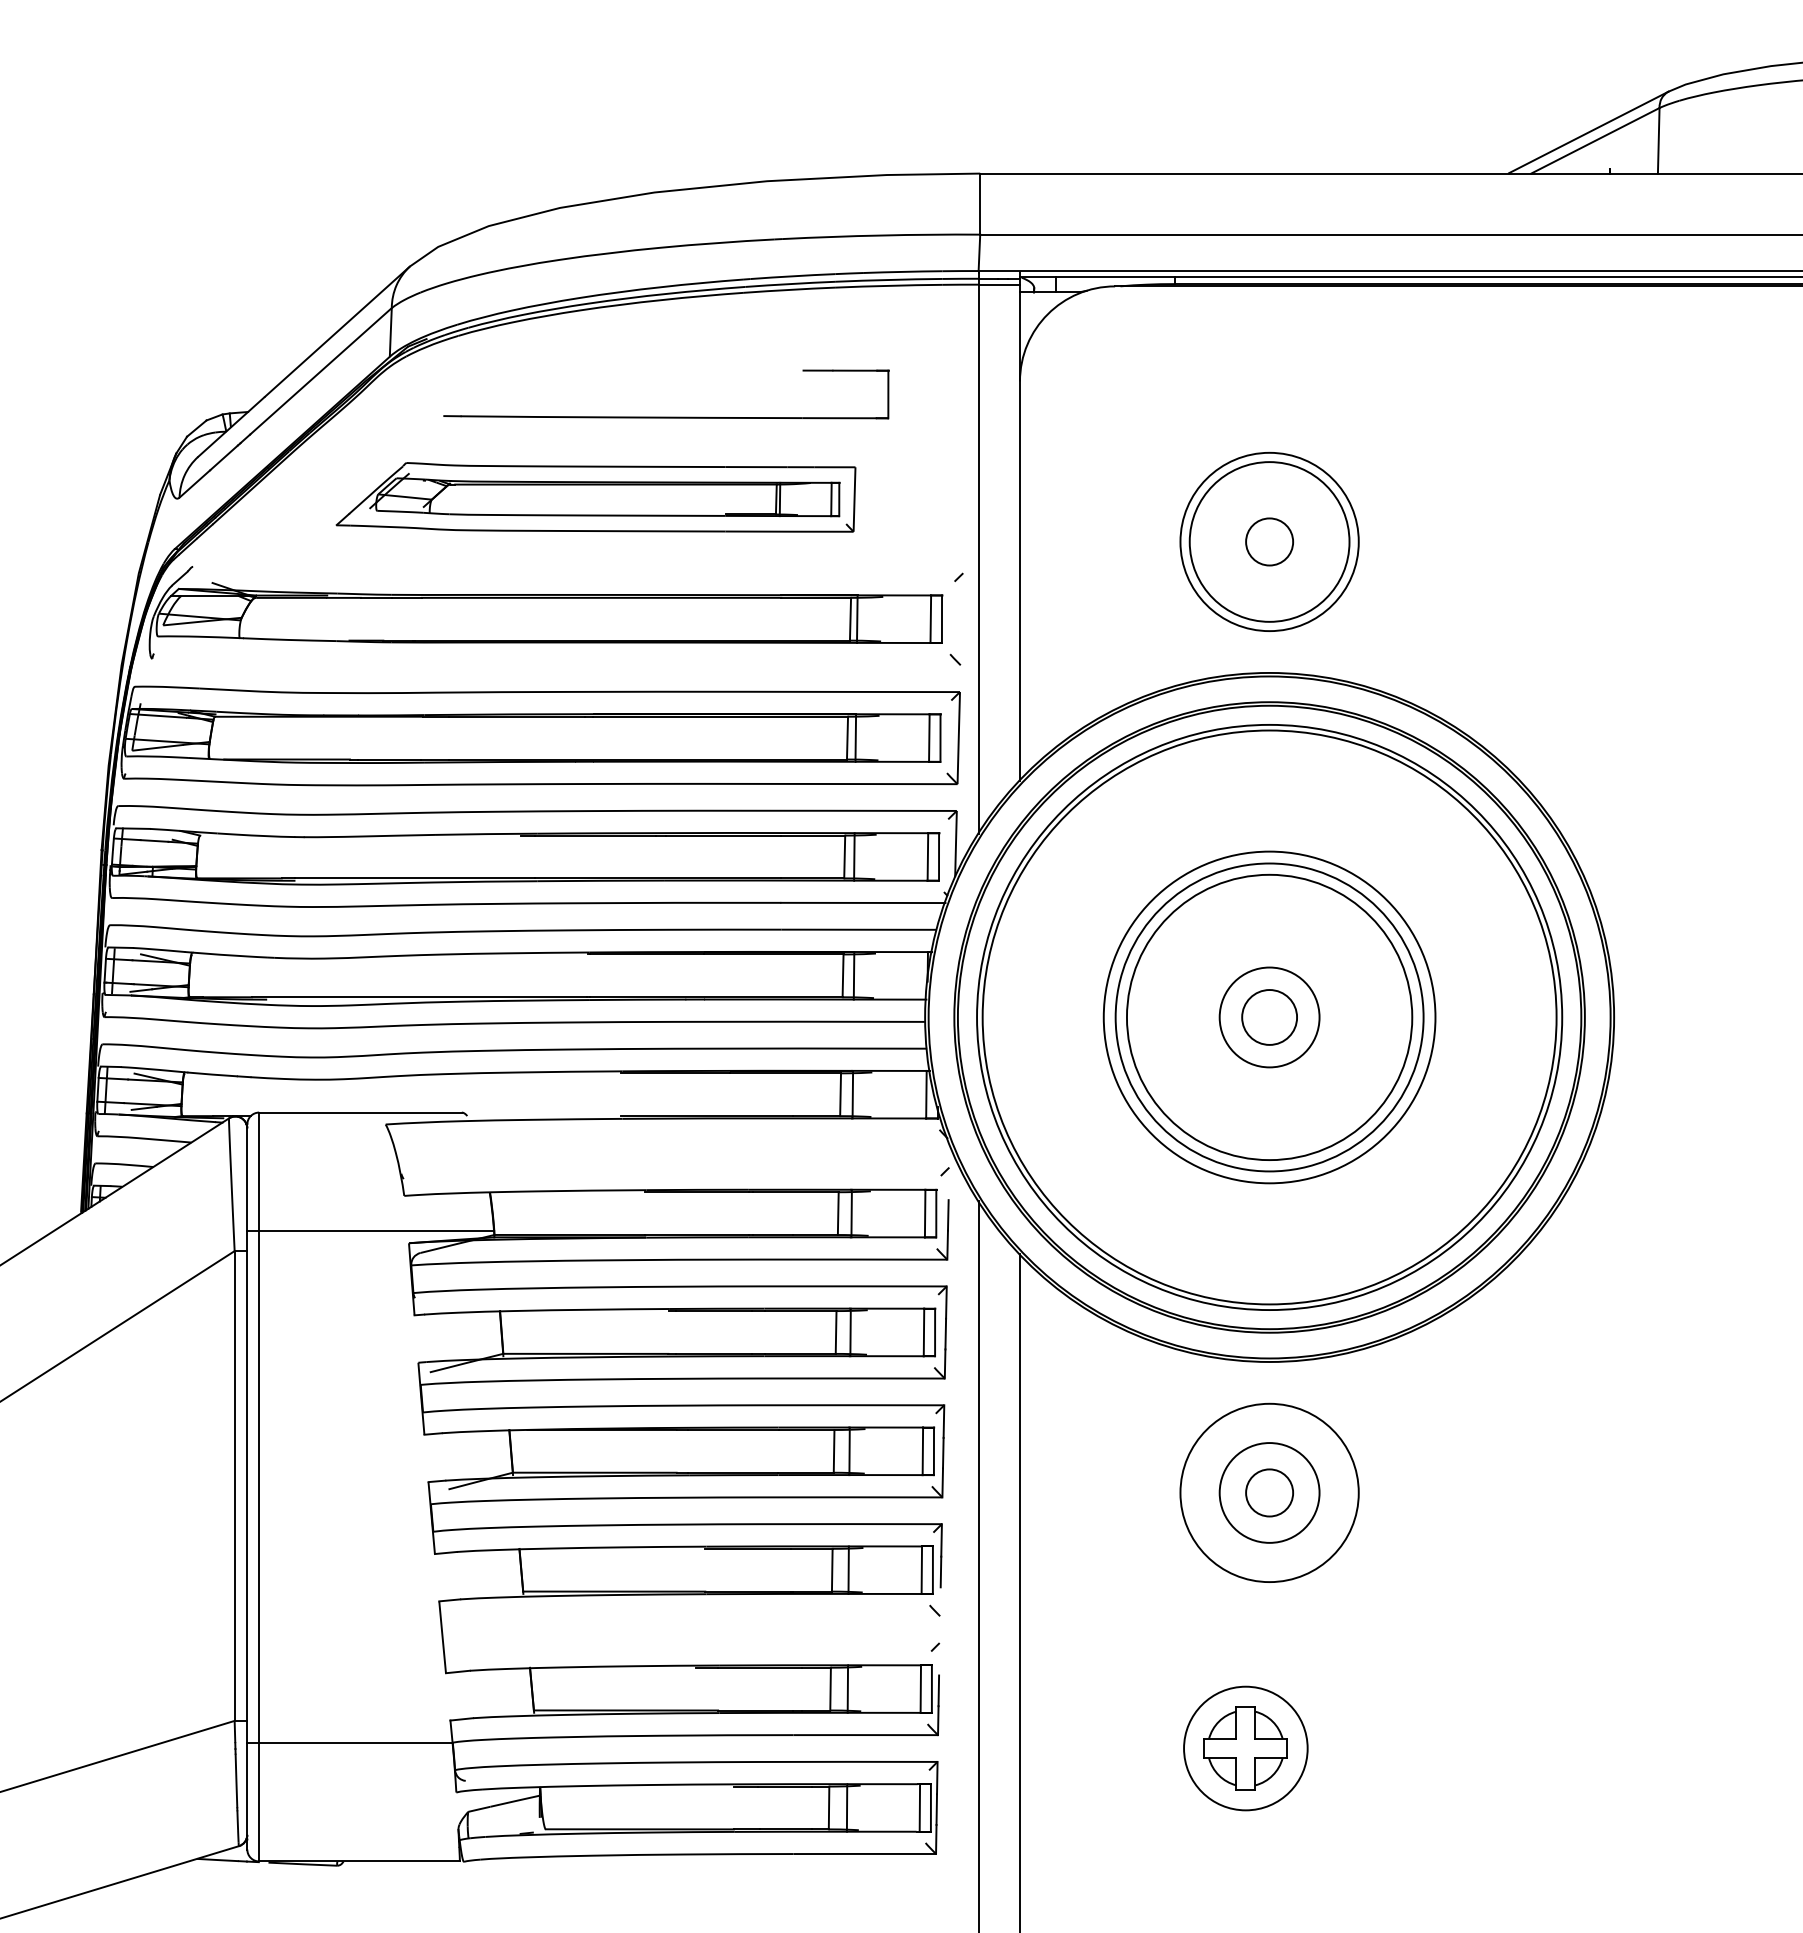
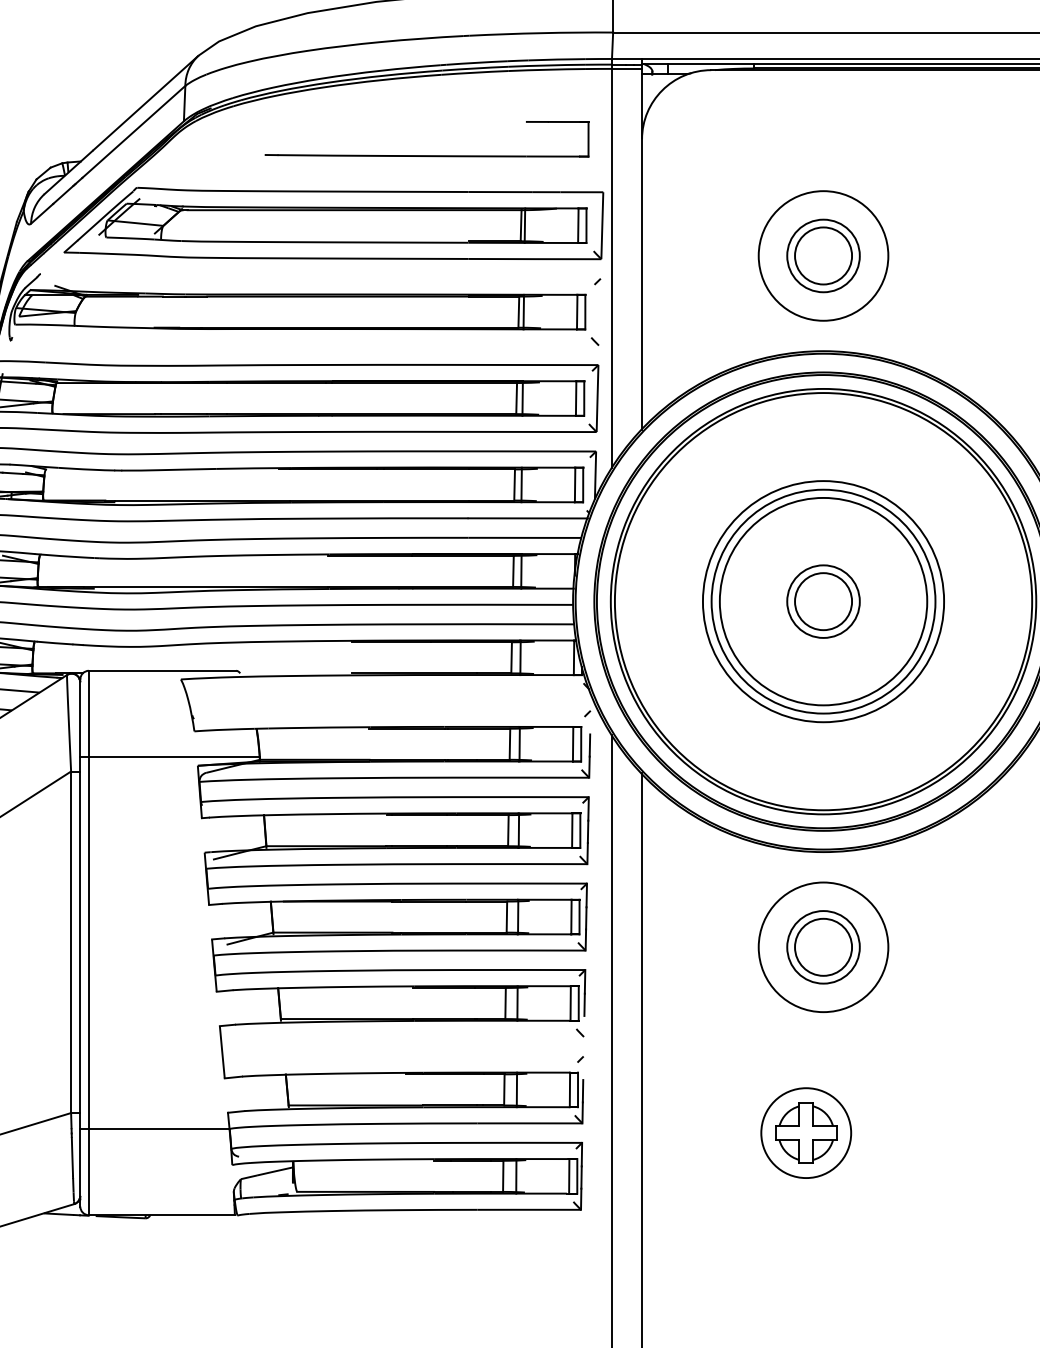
part: (666, 416) -> (427, 155), moved
part: (595, 497) -> (333, 223), size x1.43
circle: (1269, 541) -> (823, 255), size x0.62
circle: (1269, 541) -> (823, 255), size x1.67
circle: (1269, 1017) -> (823, 601), size x1.43
circle: (1269, 1492) -> (823, 947), size x1.67

